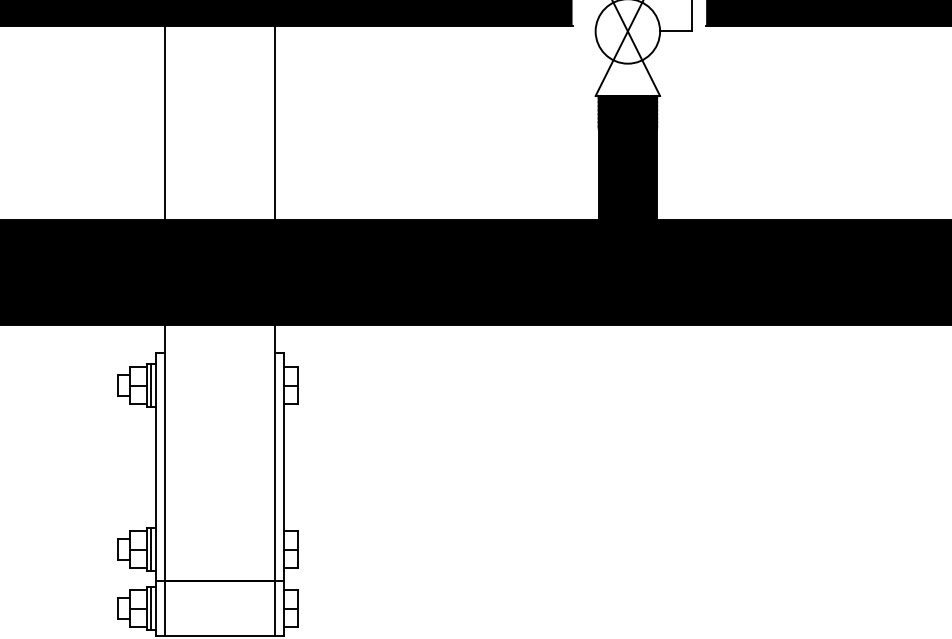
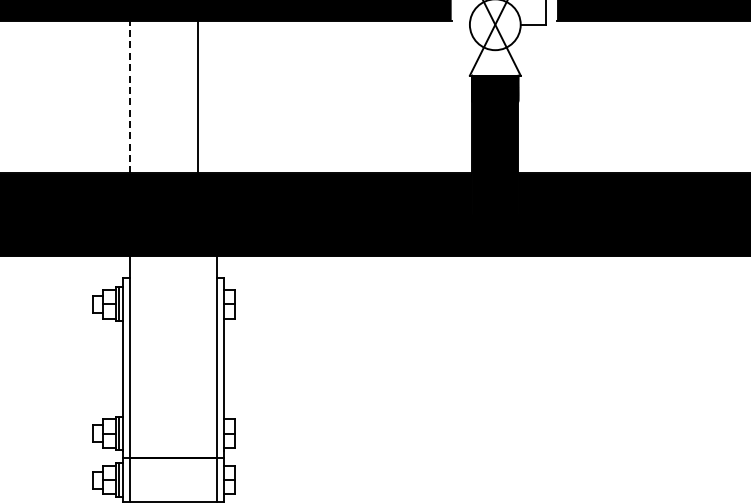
line: (164, 122) -> (129, 96), solid -> dashed
line: (275, 122) -> (198, 96), moved

